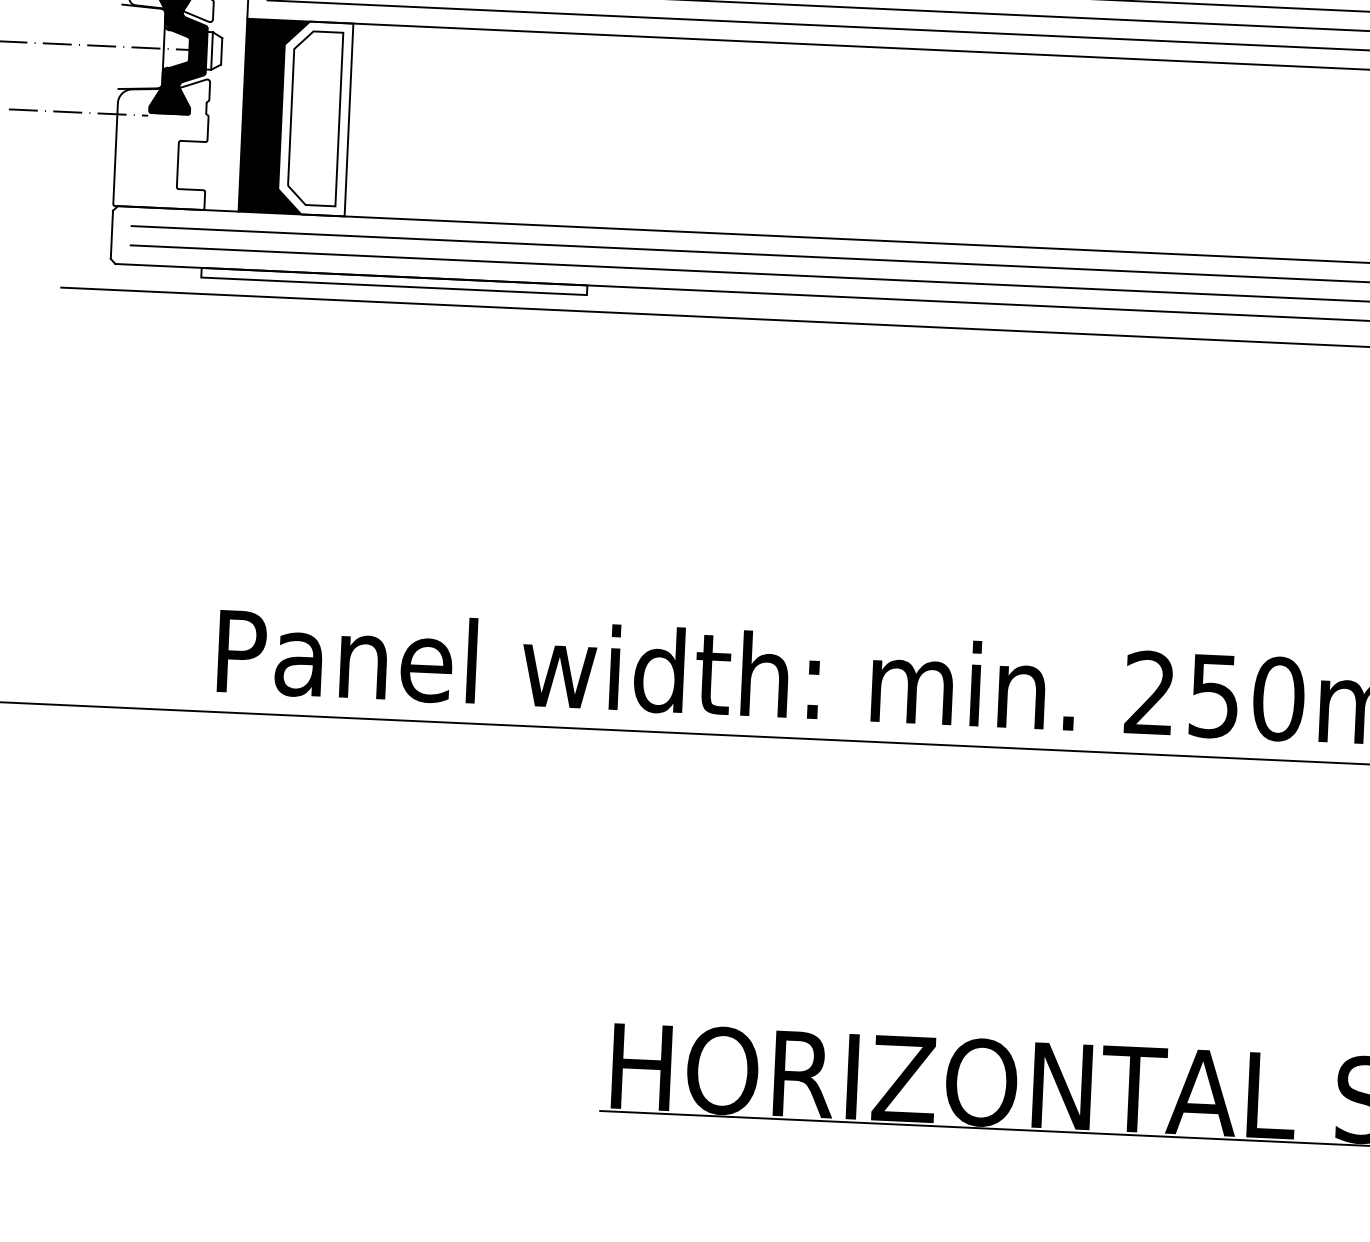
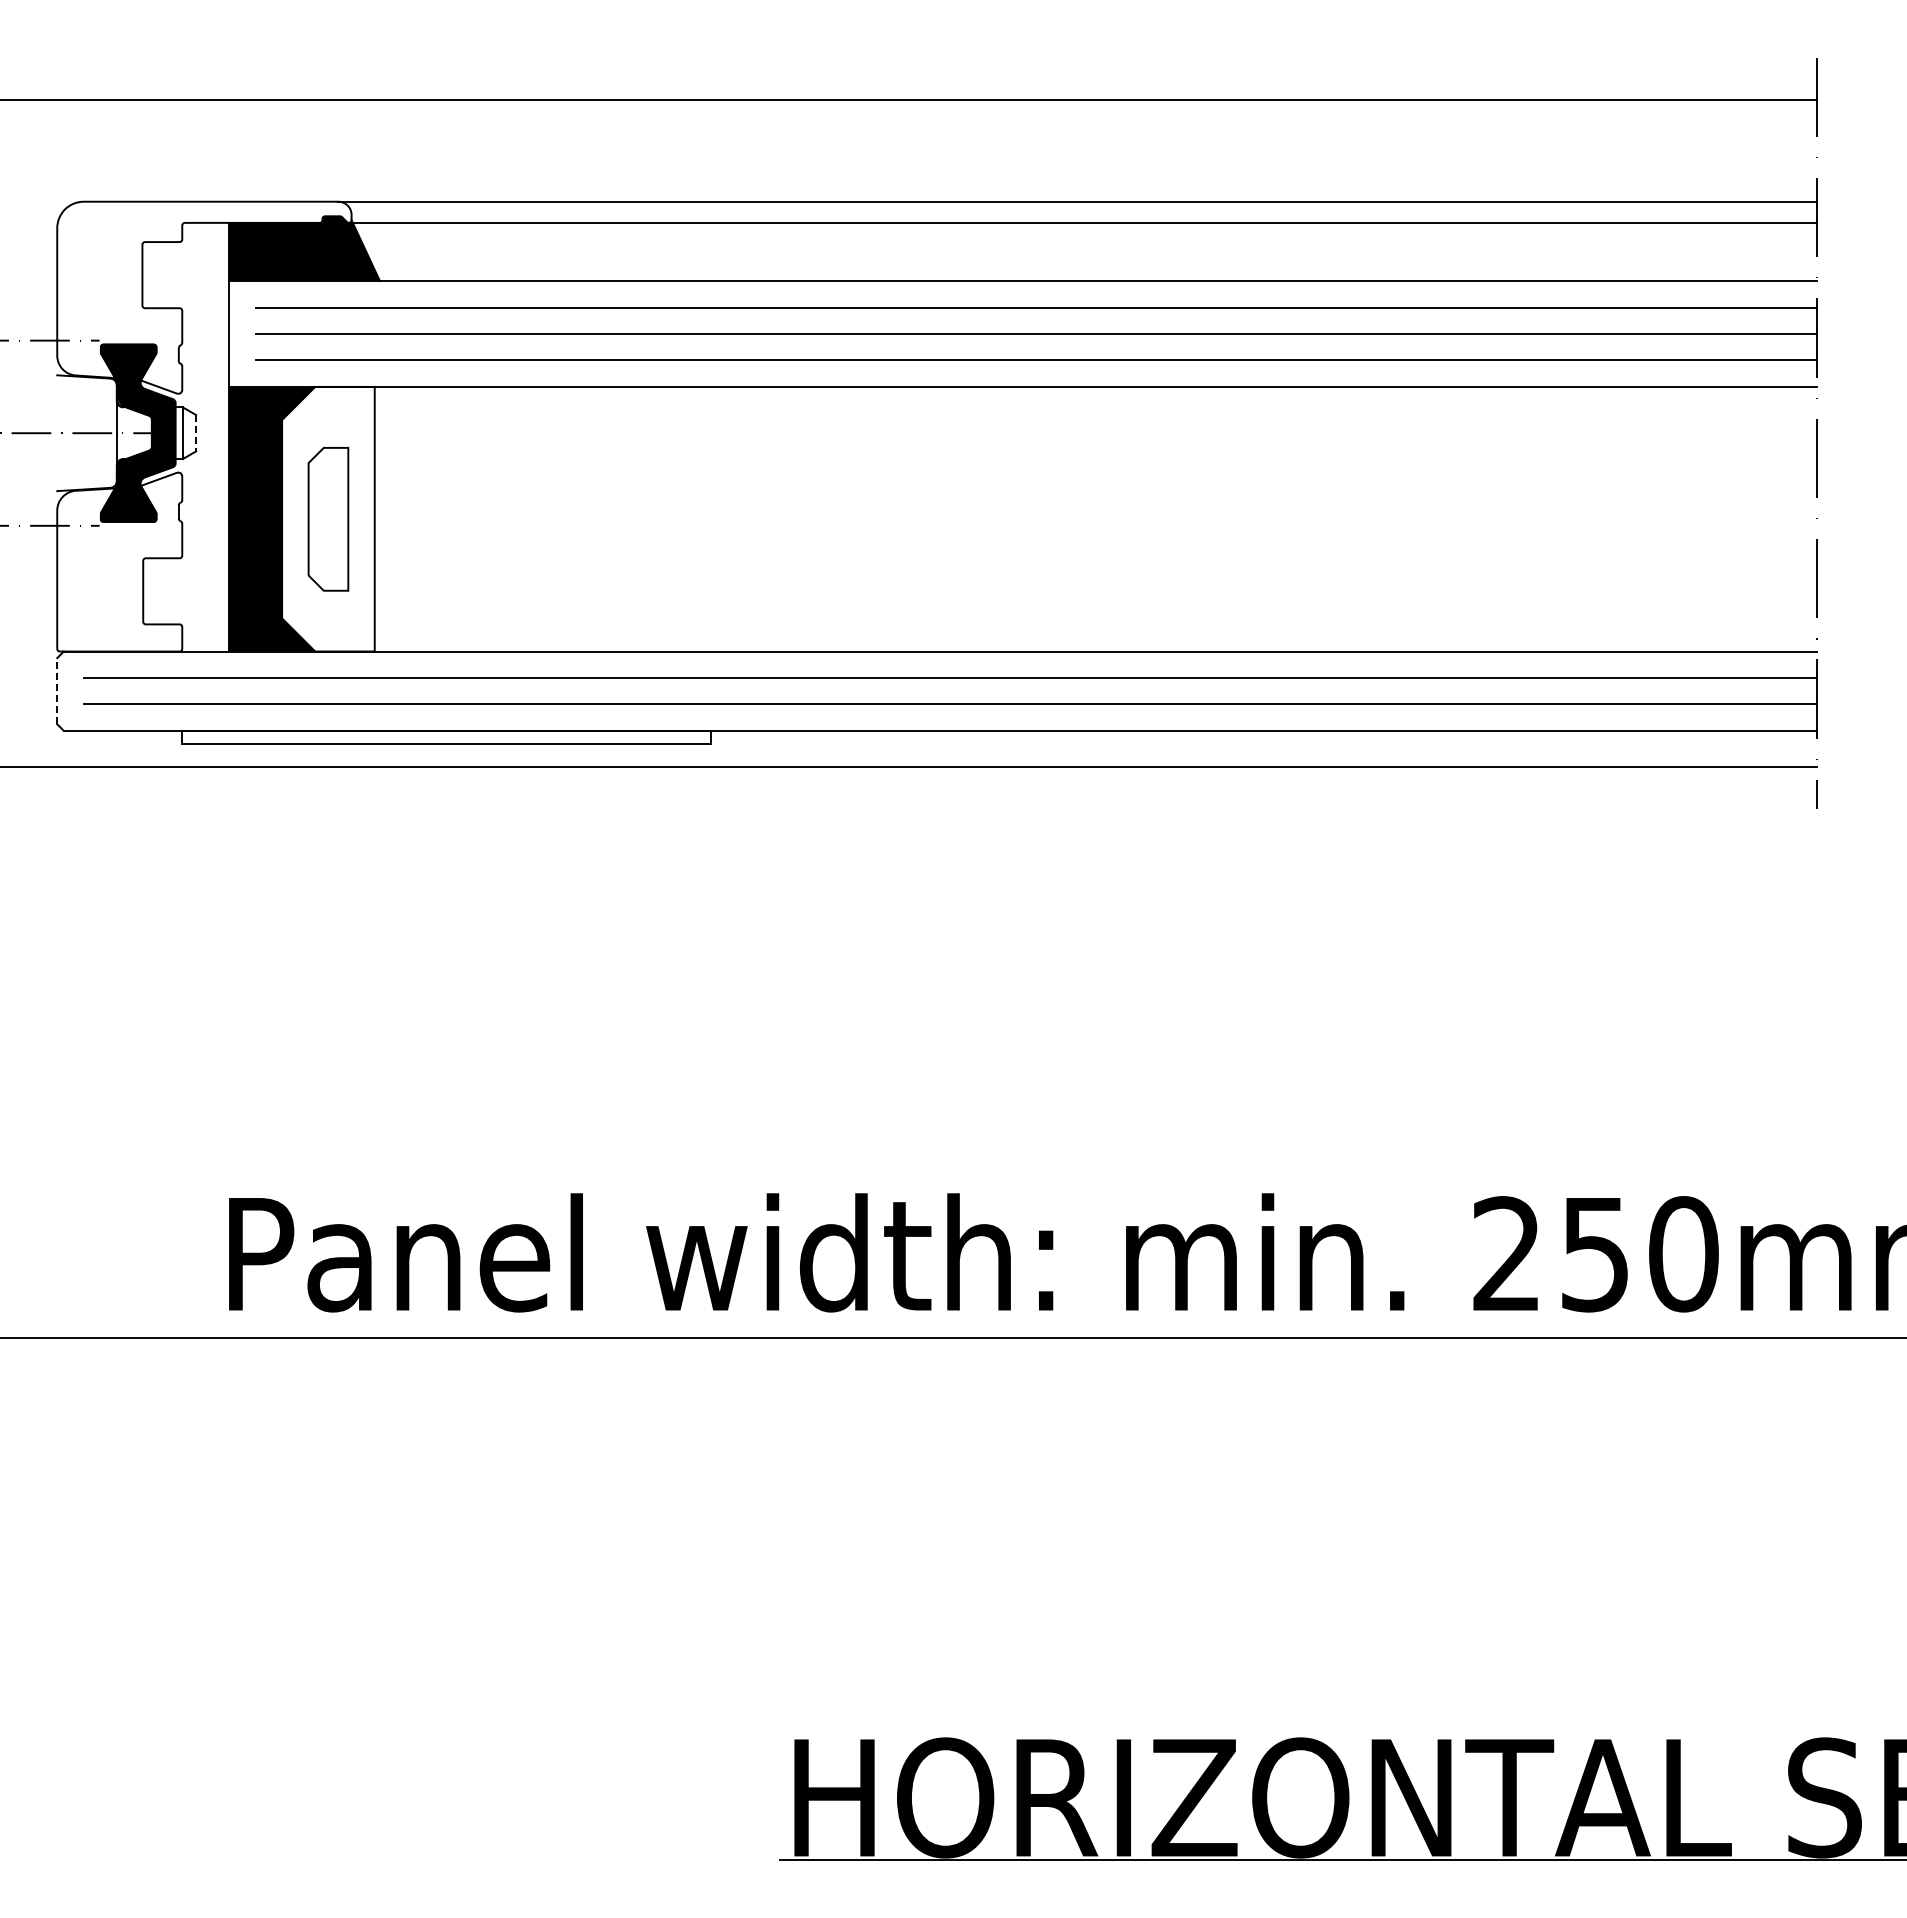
line: (221, 51) -> (196, 433), solid -> dashed
part: (315, 118) -> (328, 519), size x0.6
line: (112, 234) -> (57, 690), solid -> dashed

